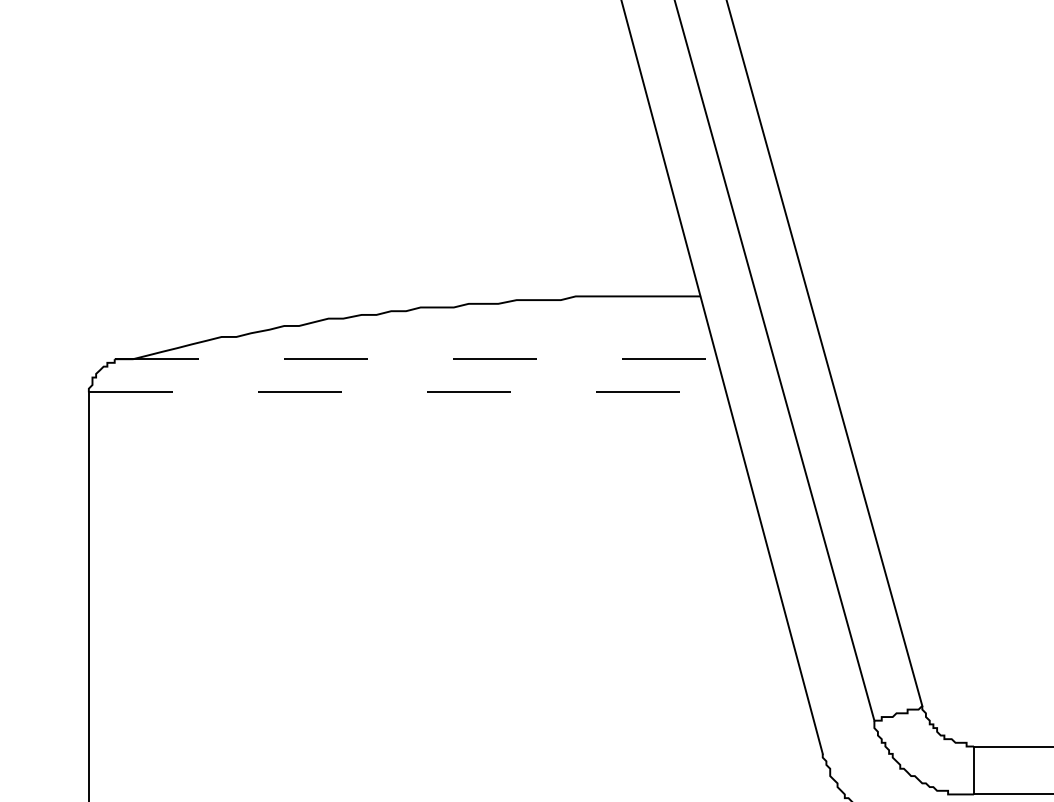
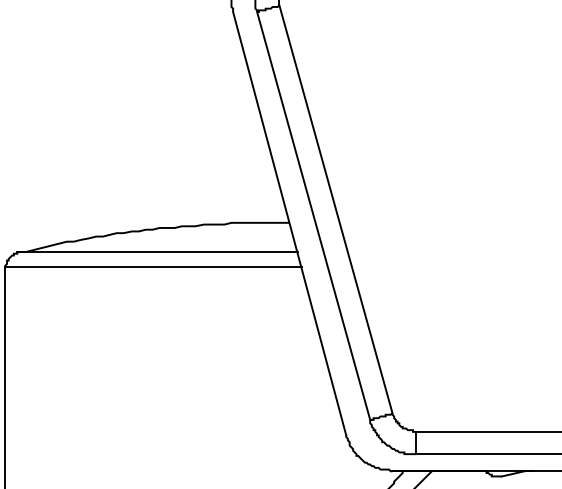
line: (418, 360) -> (158, 252), dashed -> solid
line: (409, 392) -> (154, 267), dashed -> solid

